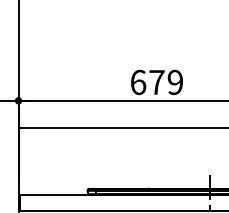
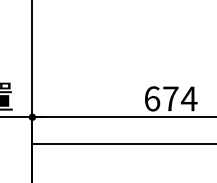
text: (175, 82) -> (189, 98), 679 -> 674

